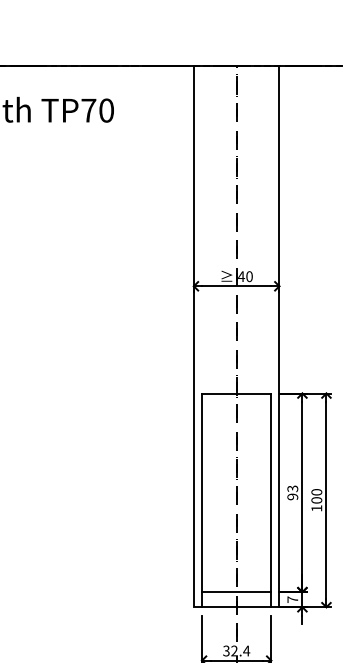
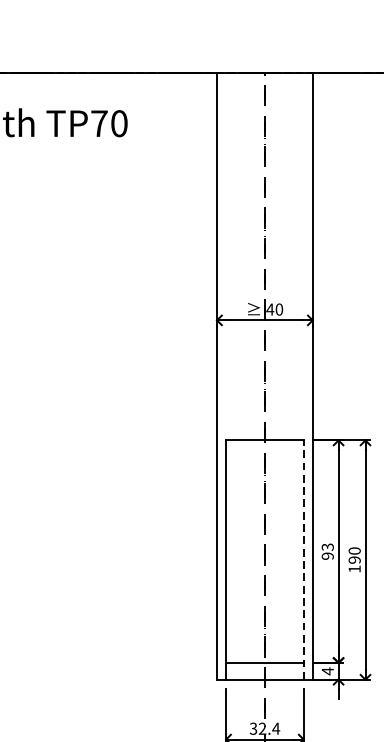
line: (271, 500) -> (303, 560), solid -> dashed
text: (316, 500) -> (354, 560), 100 -> 190
text: (292, 599) -> (327, 671), 7 -> 4

